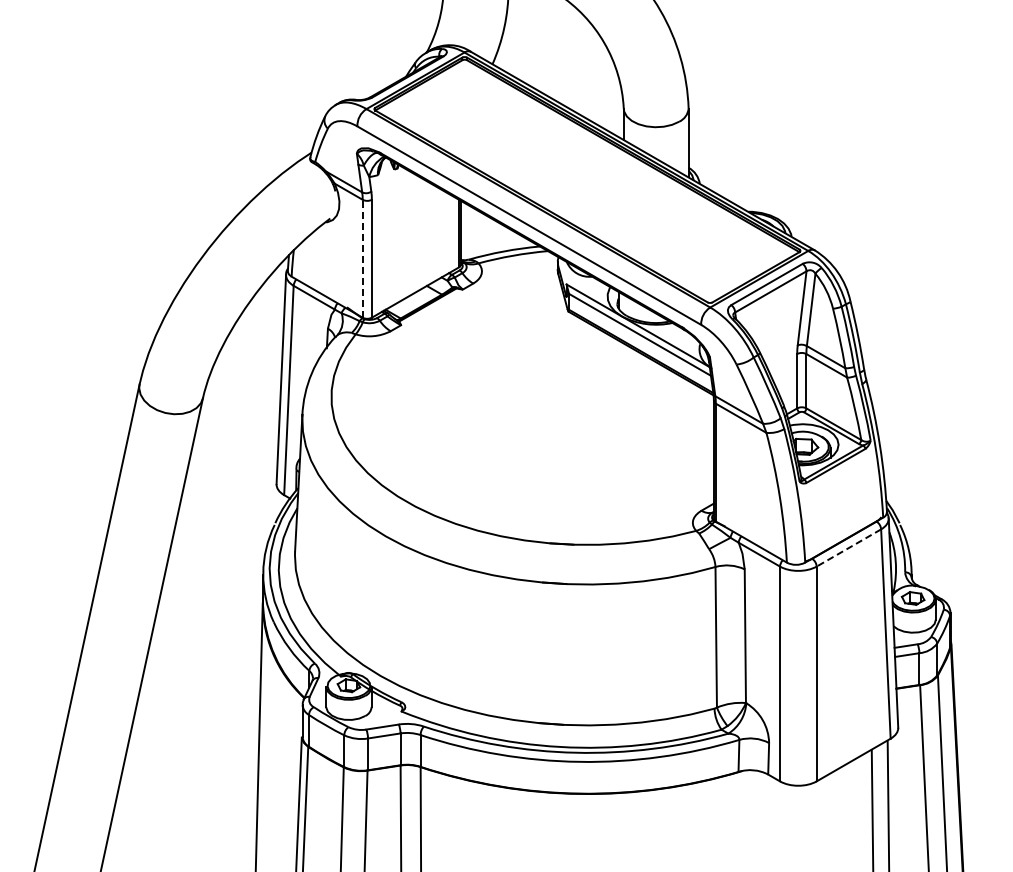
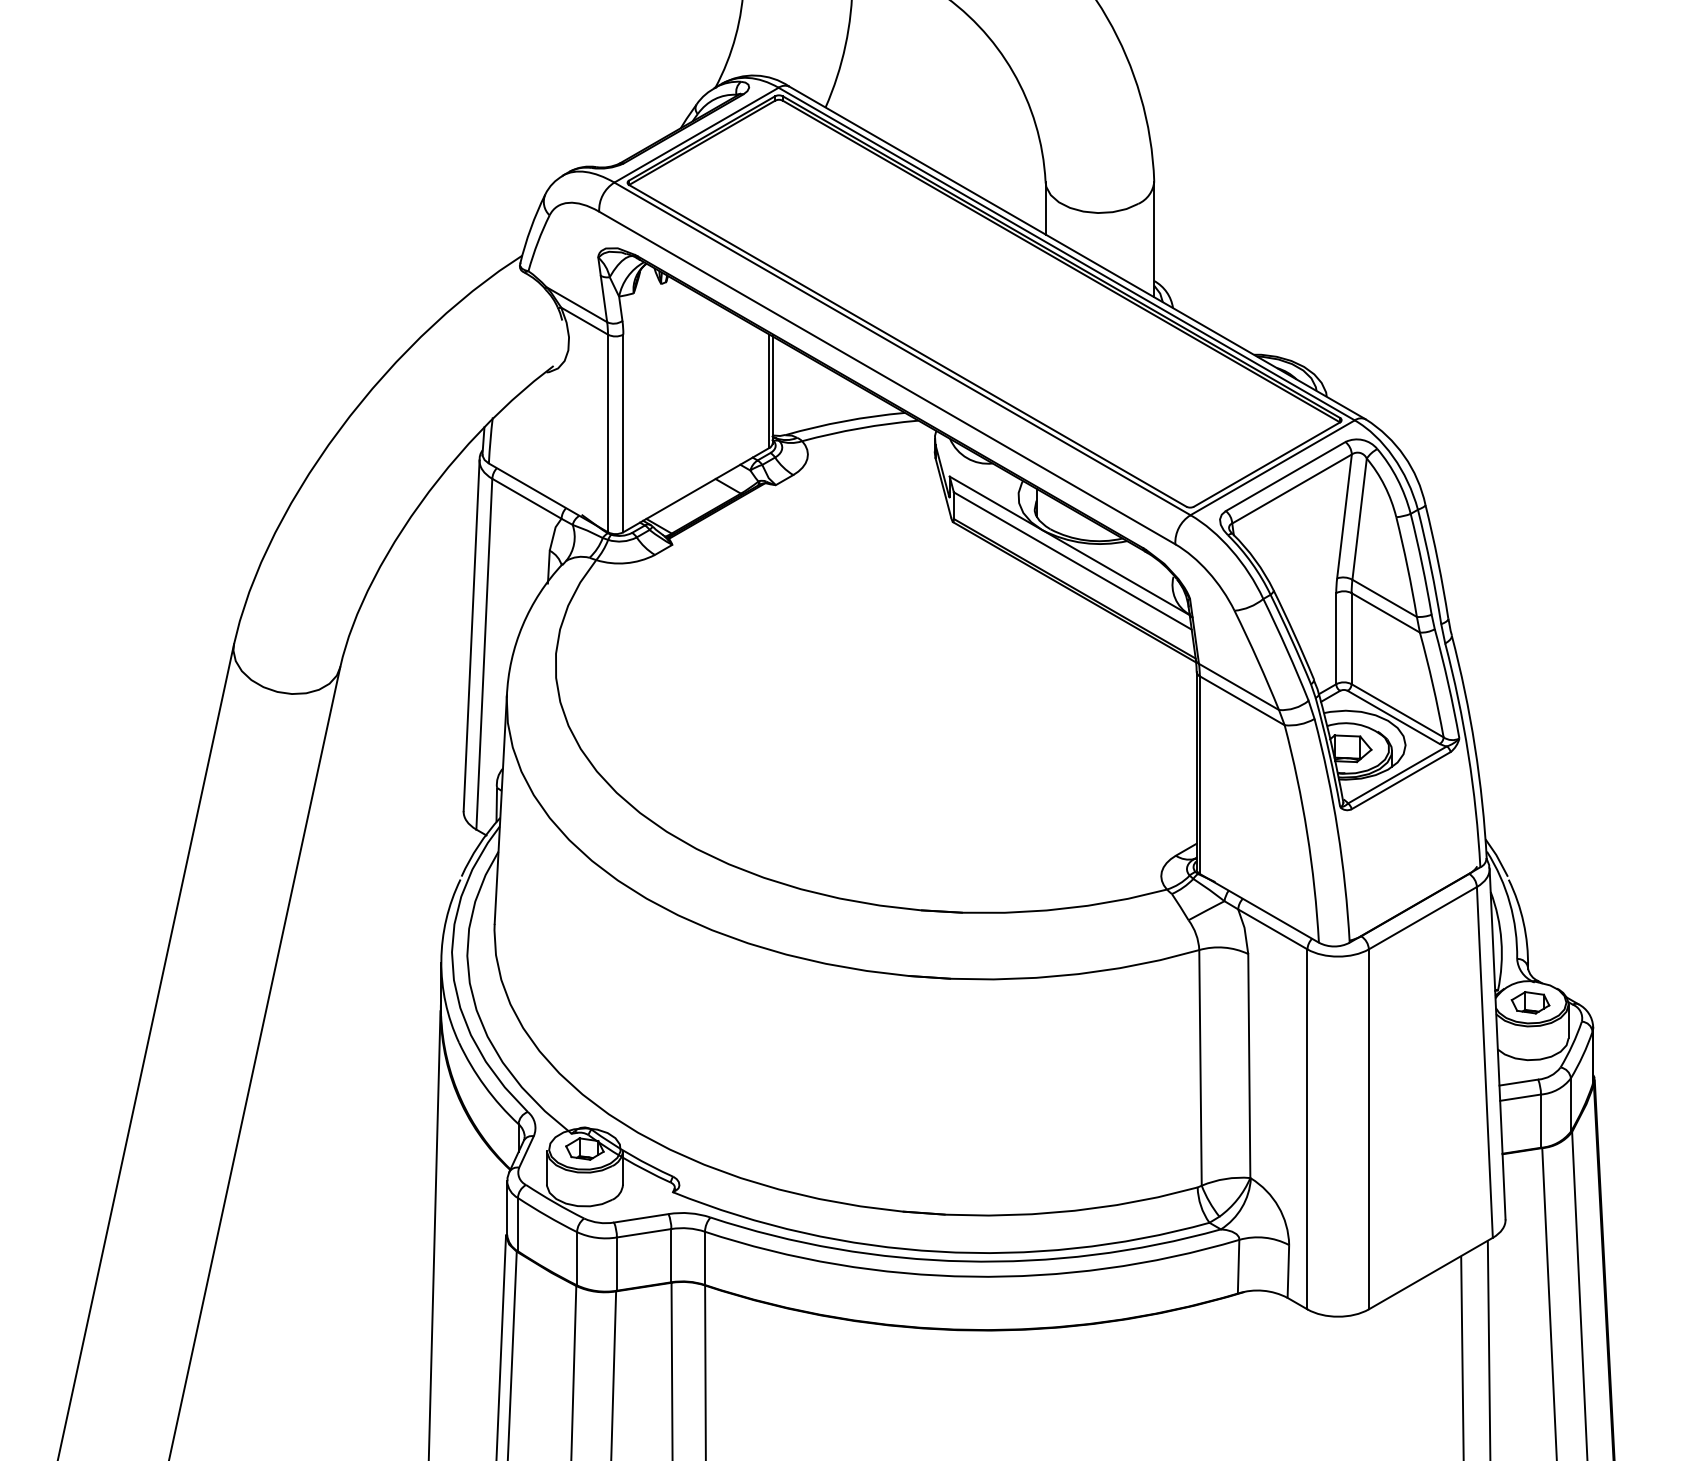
line: (362, 258) -> (607, 433), dashed -> solid
line: (848, 548) -> (1422, 919), dashed -> solid

